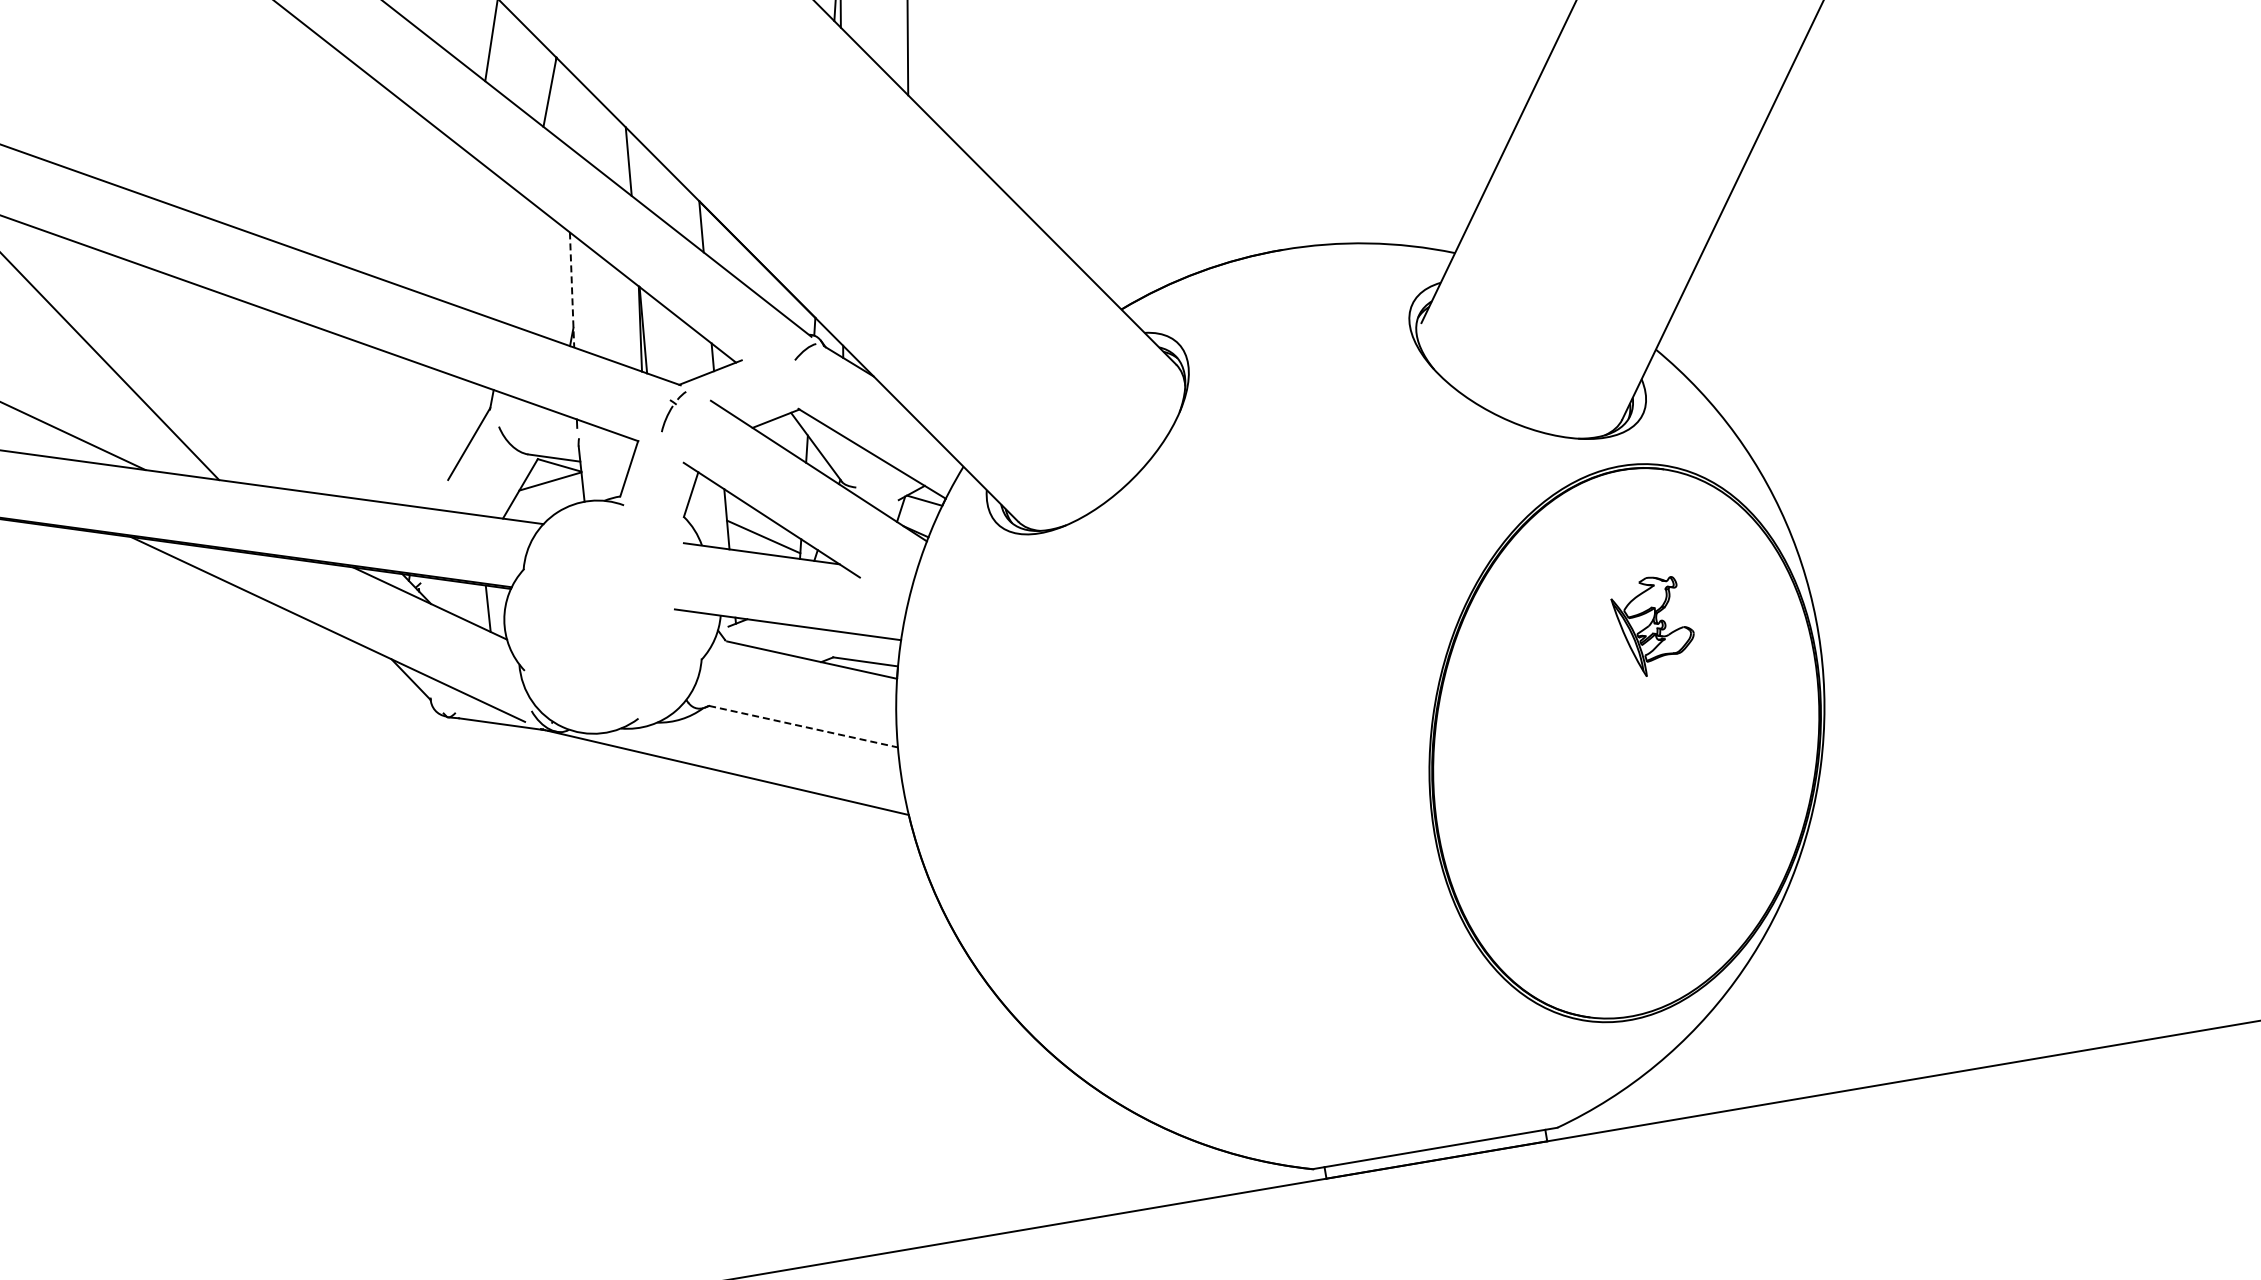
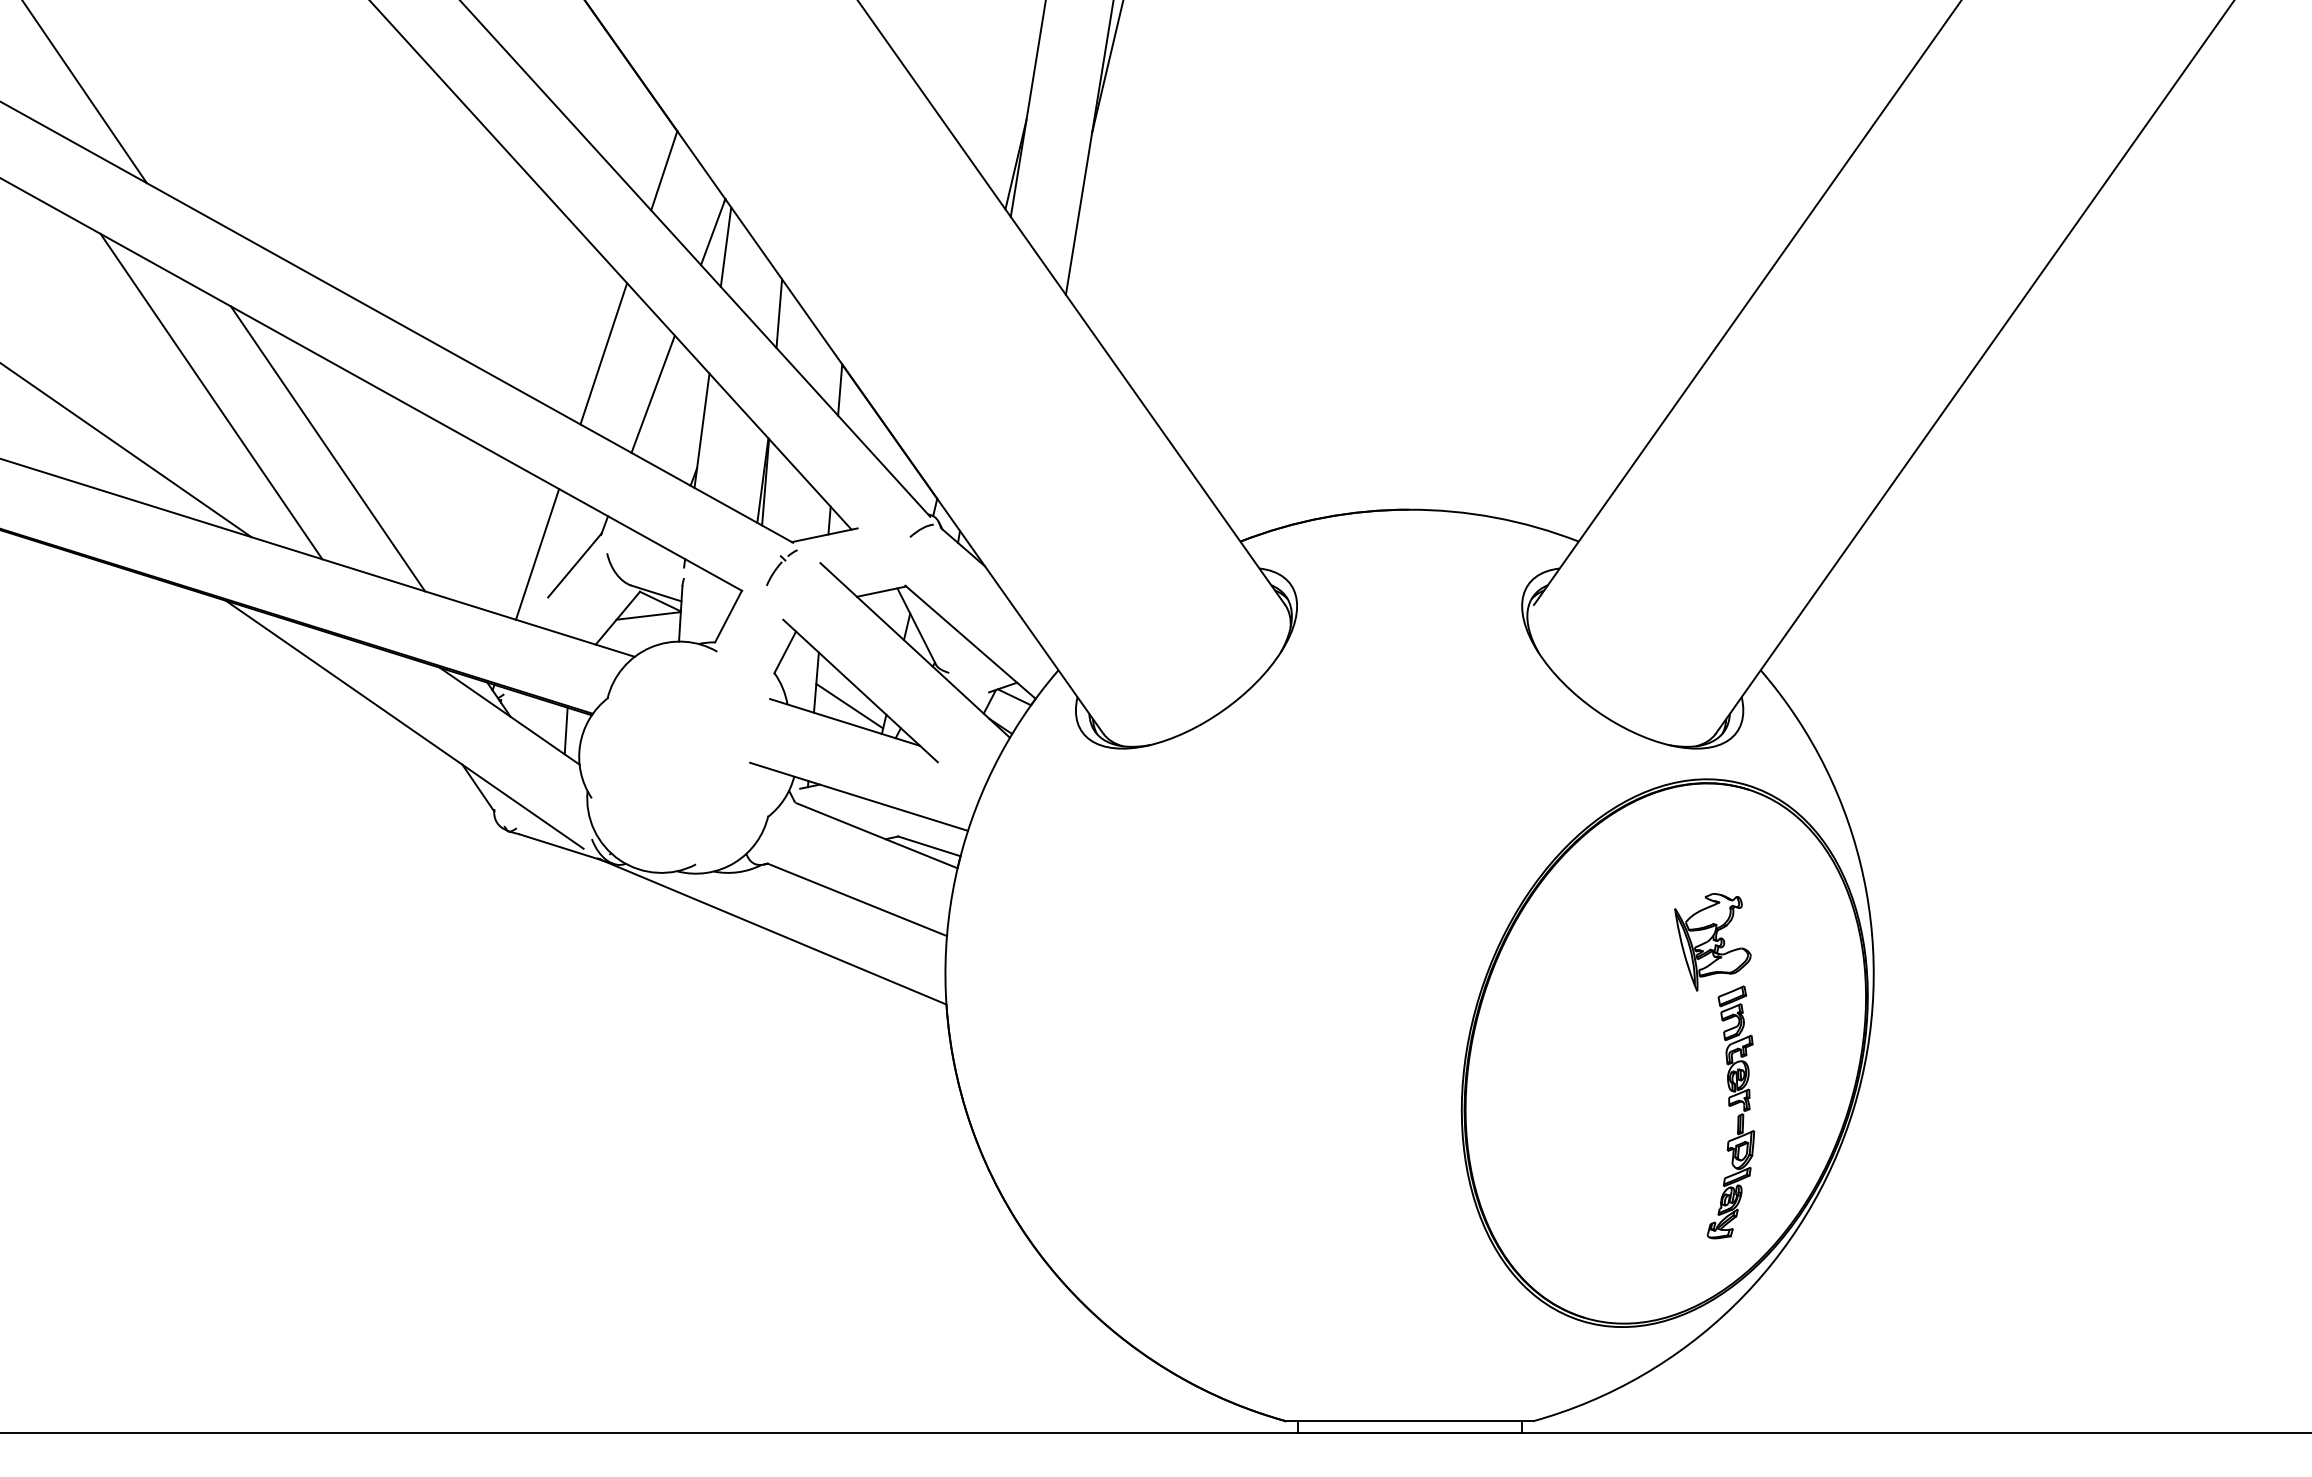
line: (564, 104) -> (725, 246), added
line: (462, 230) -> (603, 353), added
line: (517, 261) -> (652, 393), added
line: (572, 289) -> (702, 430), dashed -> solid
line: (205, 369) -> (327, 448), added
line: (430, 439) -> (537, 554), added
line: (803, 726) -> (857, 899), dashed -> solid
part: (1699, 790) -> (1730, 1112), added

